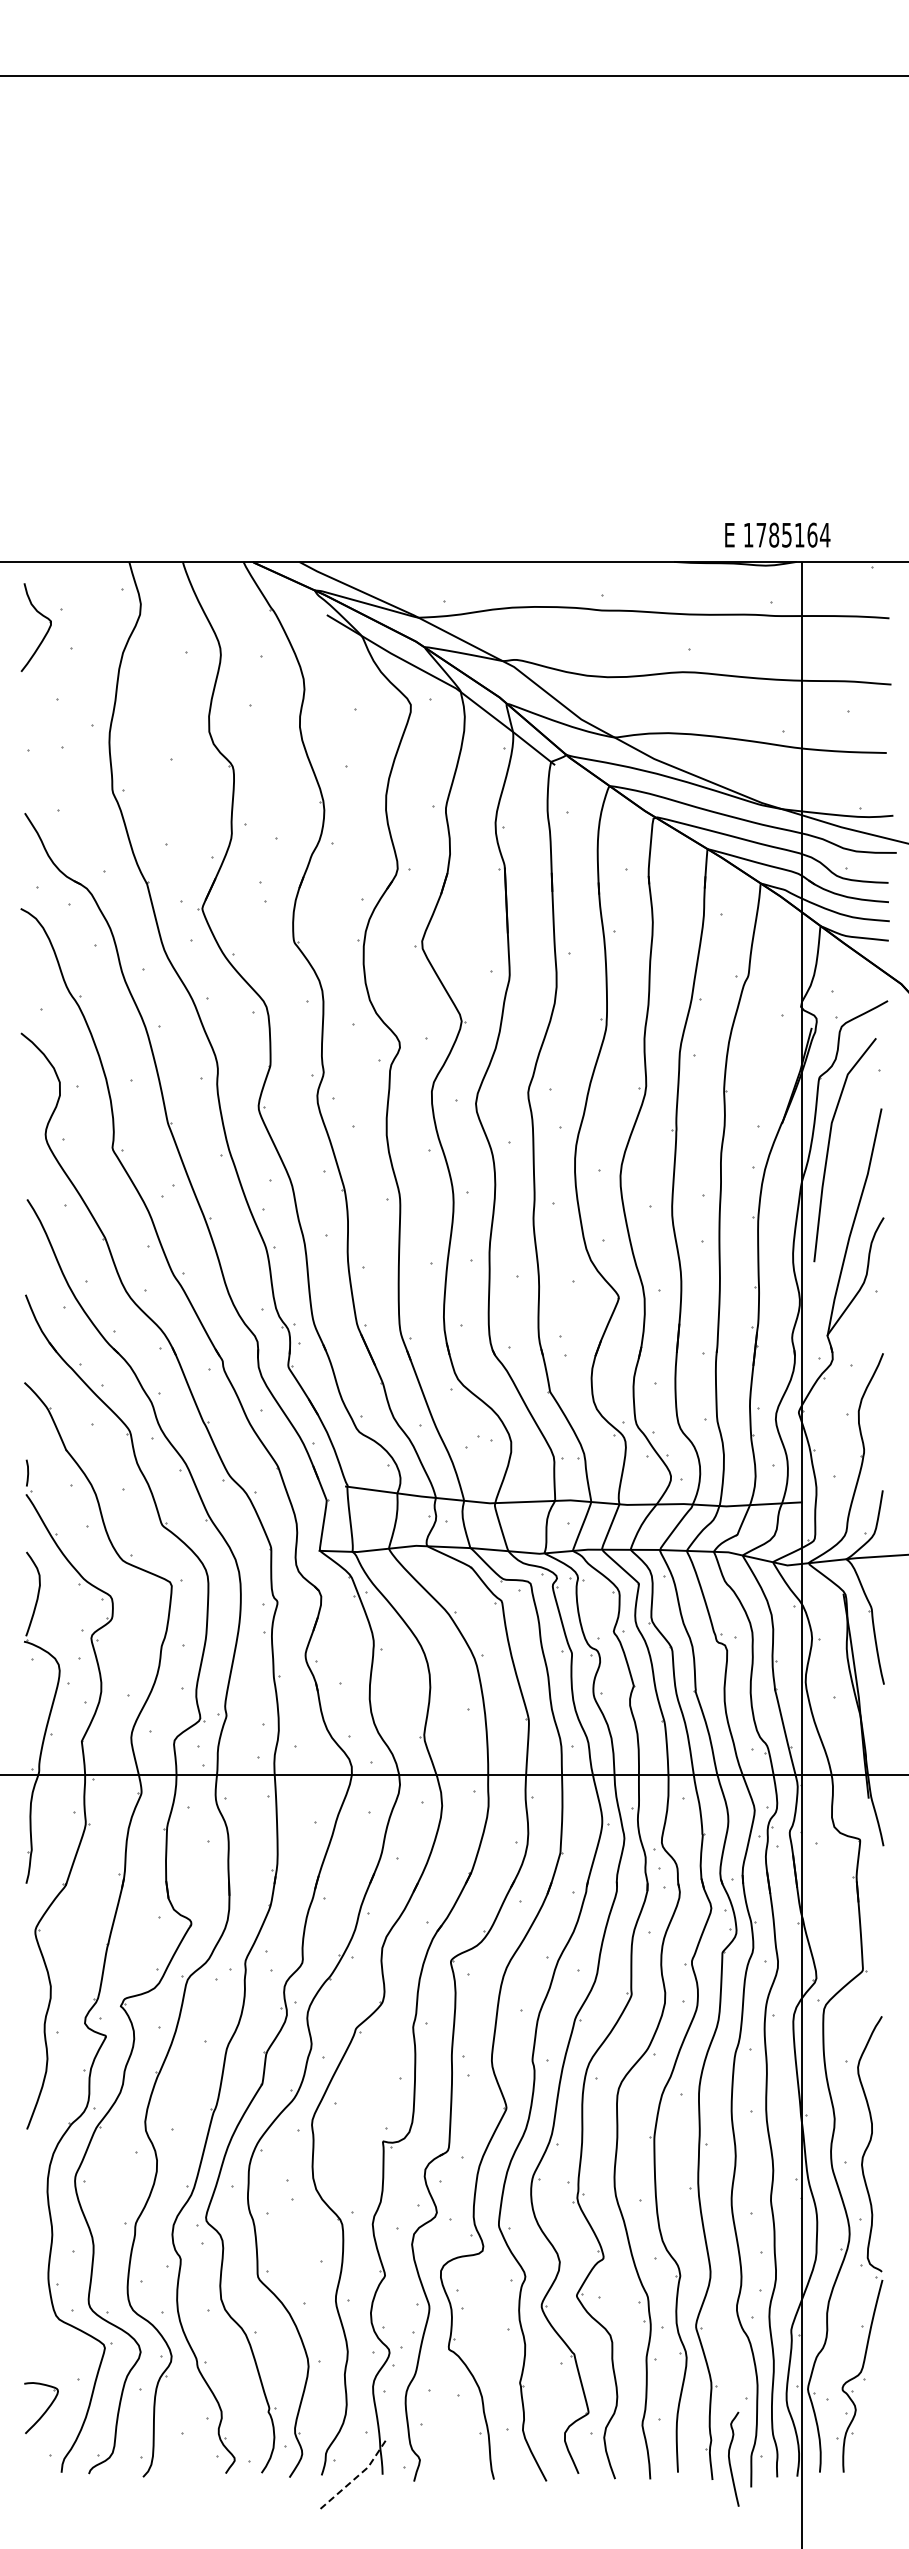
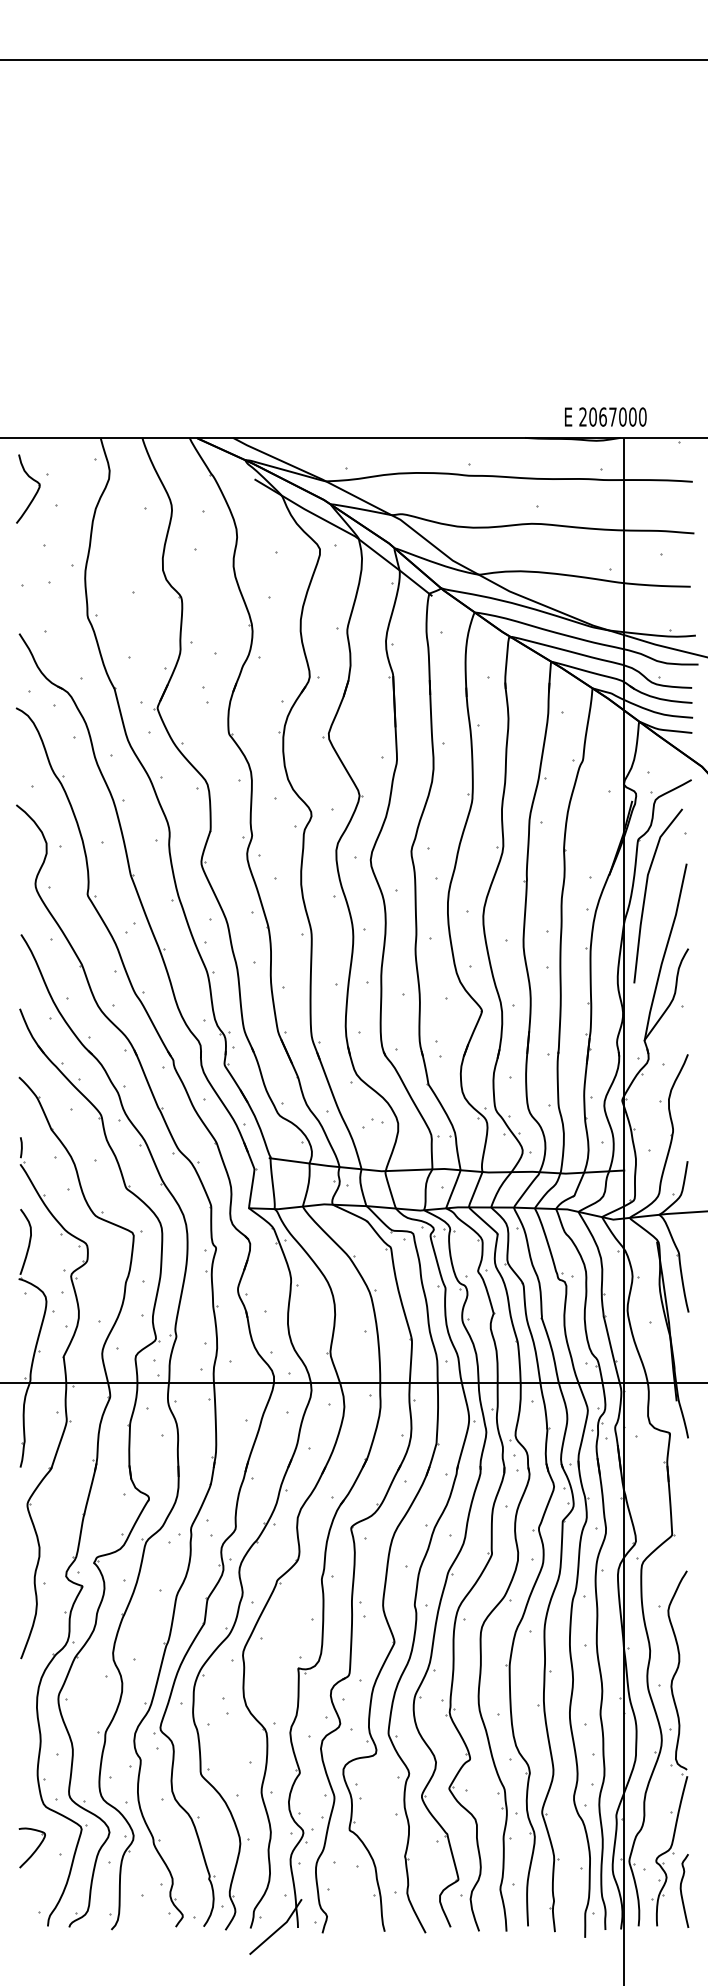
text: (786, 534) -> (612, 416), 1785164 -> 2067000
part: (41, 2408) -> (32, 1848), moved
curve: (730, 2459) -> (681, 1891), moved
line: (358, 2475) -> (279, 1928), dashed -> solid

